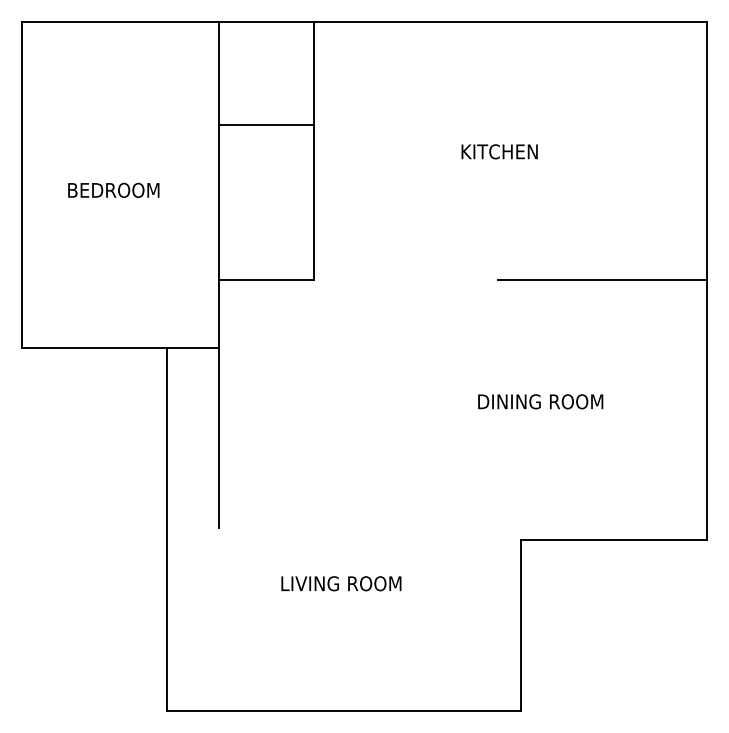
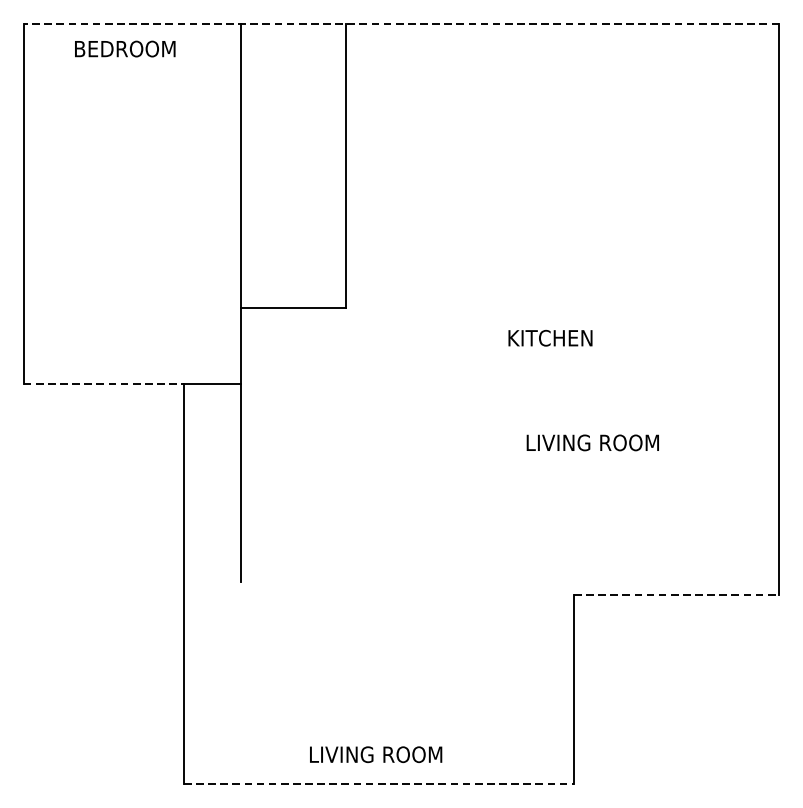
line: (364, 21) -> (401, 23), solid -> dashed
line: (266, 125) -> (293, 138), removed
text: (499, 151) -> (550, 337), moved
text: (113, 189) -> (124, 48), moved
line: (602, 279) -> (663, 308), removed
line: (94, 348) -> (103, 384), solid -> dashed
text: (541, 401) -> (596, 442), DINING ROOM -> LIVING ROOM
line: (614, 539) -> (677, 594), solid -> dashed
text: (341, 583) -> (376, 754), moved
line: (343, 711) -> (378, 784), solid -> dashed

